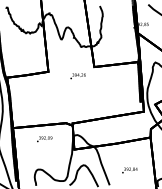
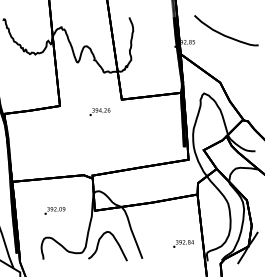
text: (44, 138) -> (54, 210), moved
text: (129, 170) -> (183, 243), moved

